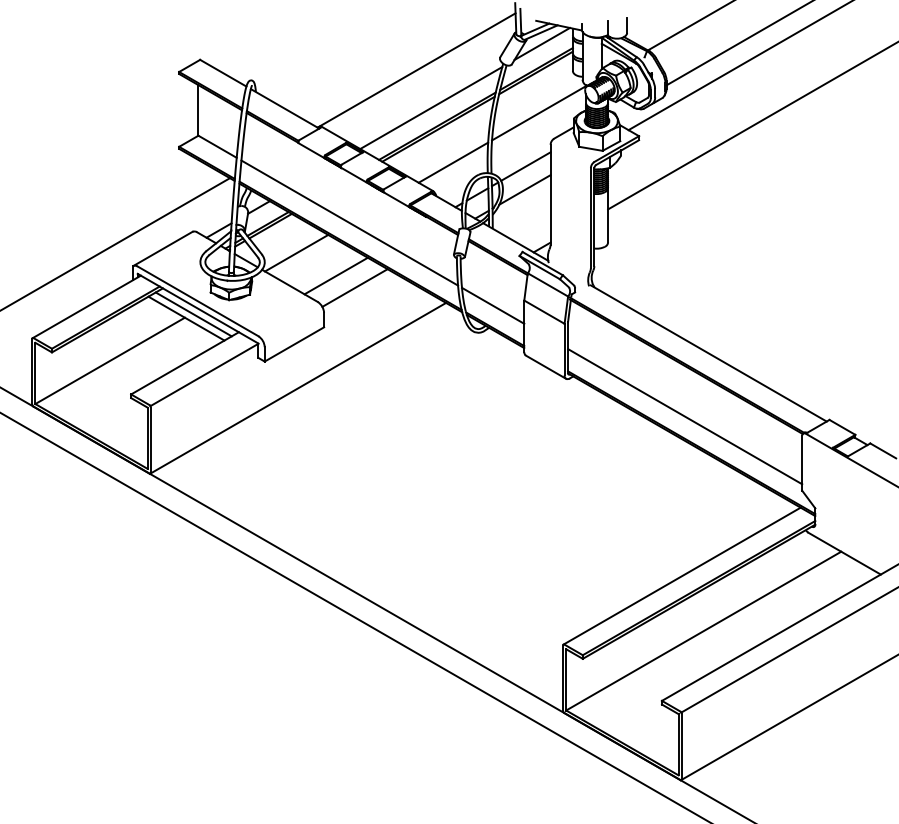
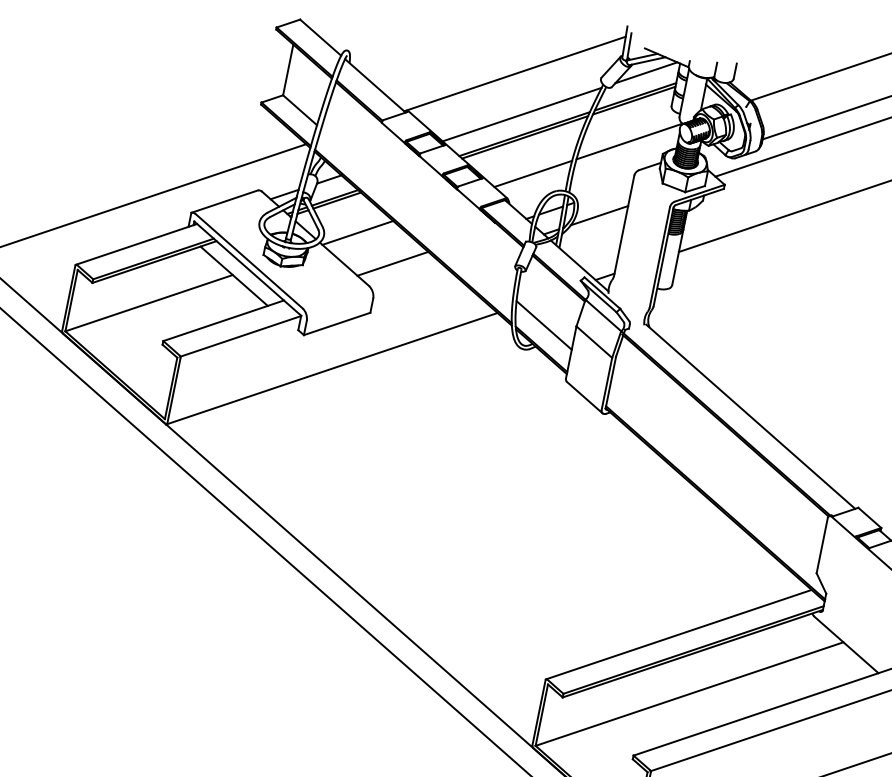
line: (525, 166) -> (604, 192), removed
line: (349, 222) -> (417, 212), removed
line: (354, 287) -> (408, 279), removed
line: (193, 314) -> (242, 273), removed
line: (685, 416) -> (714, 475), removed

